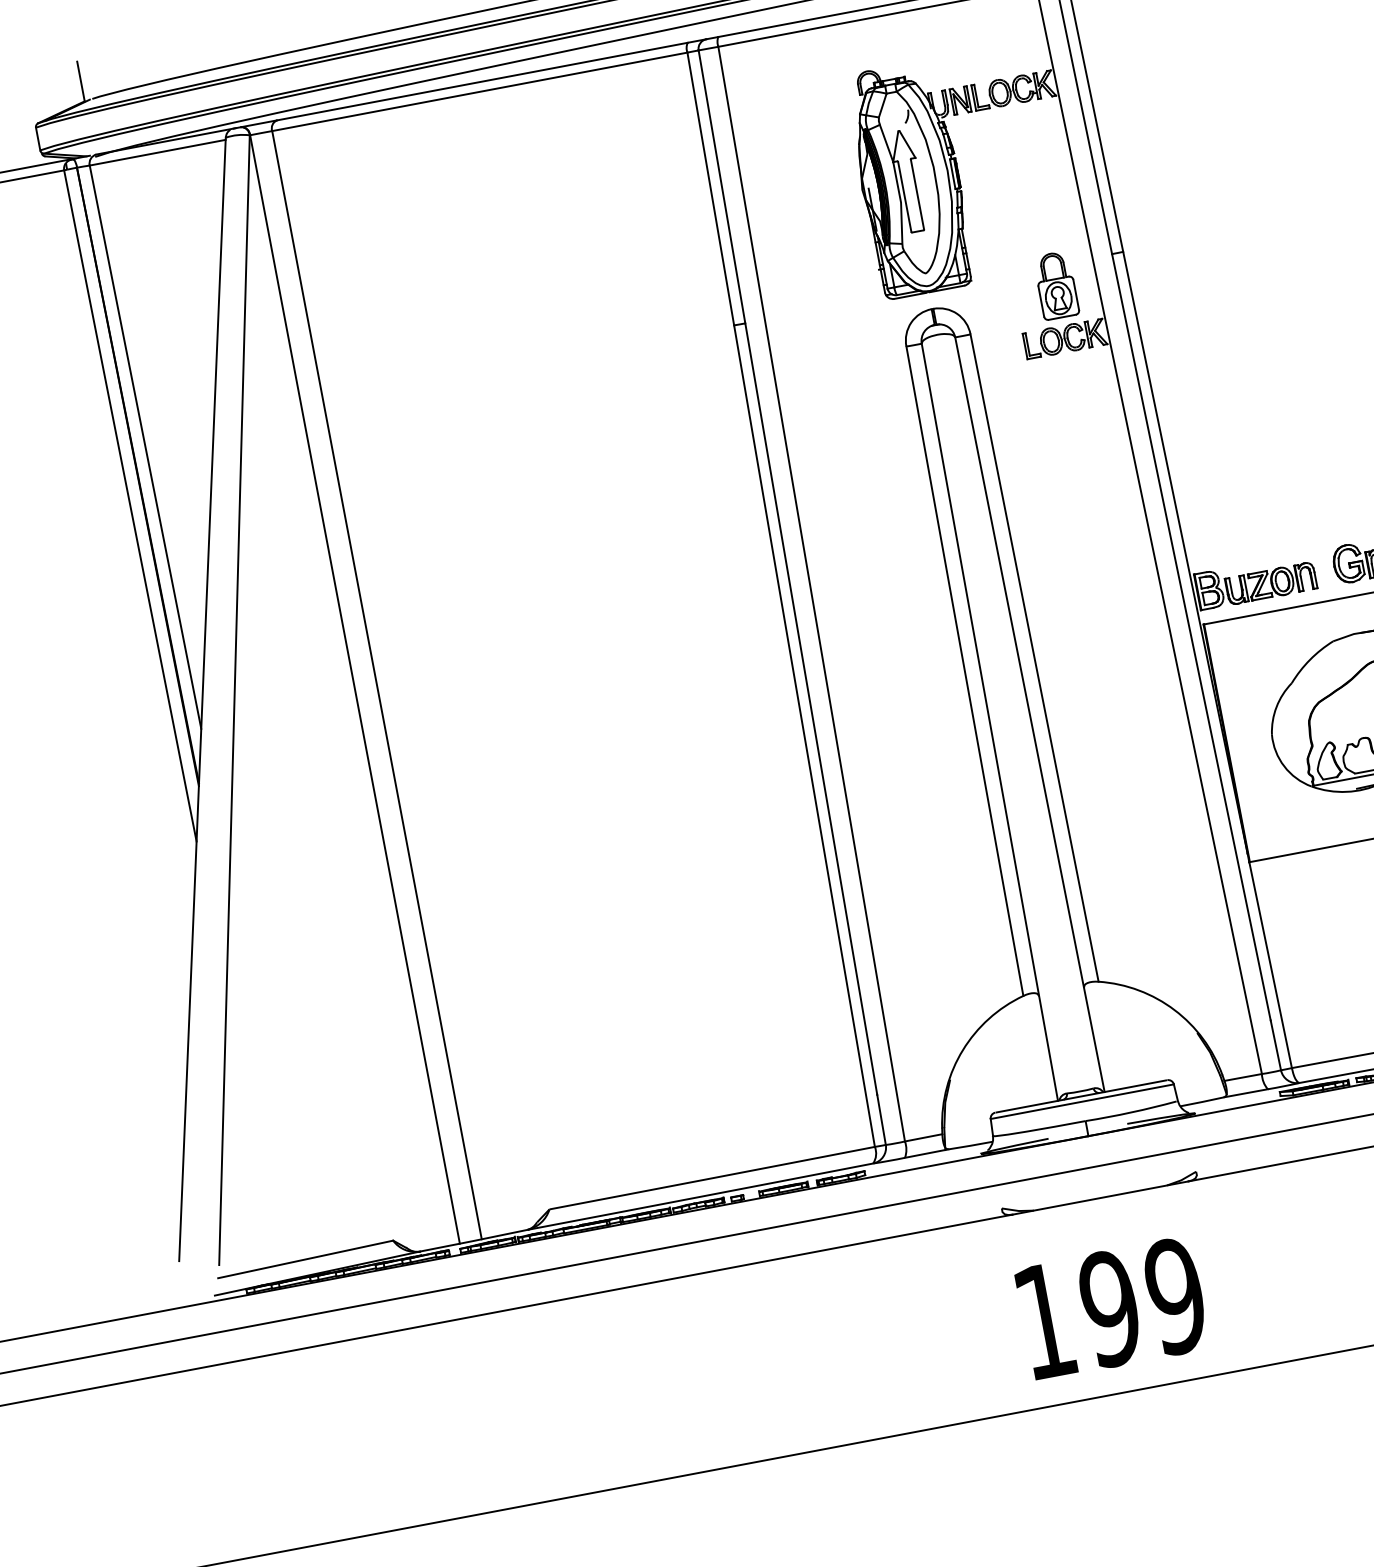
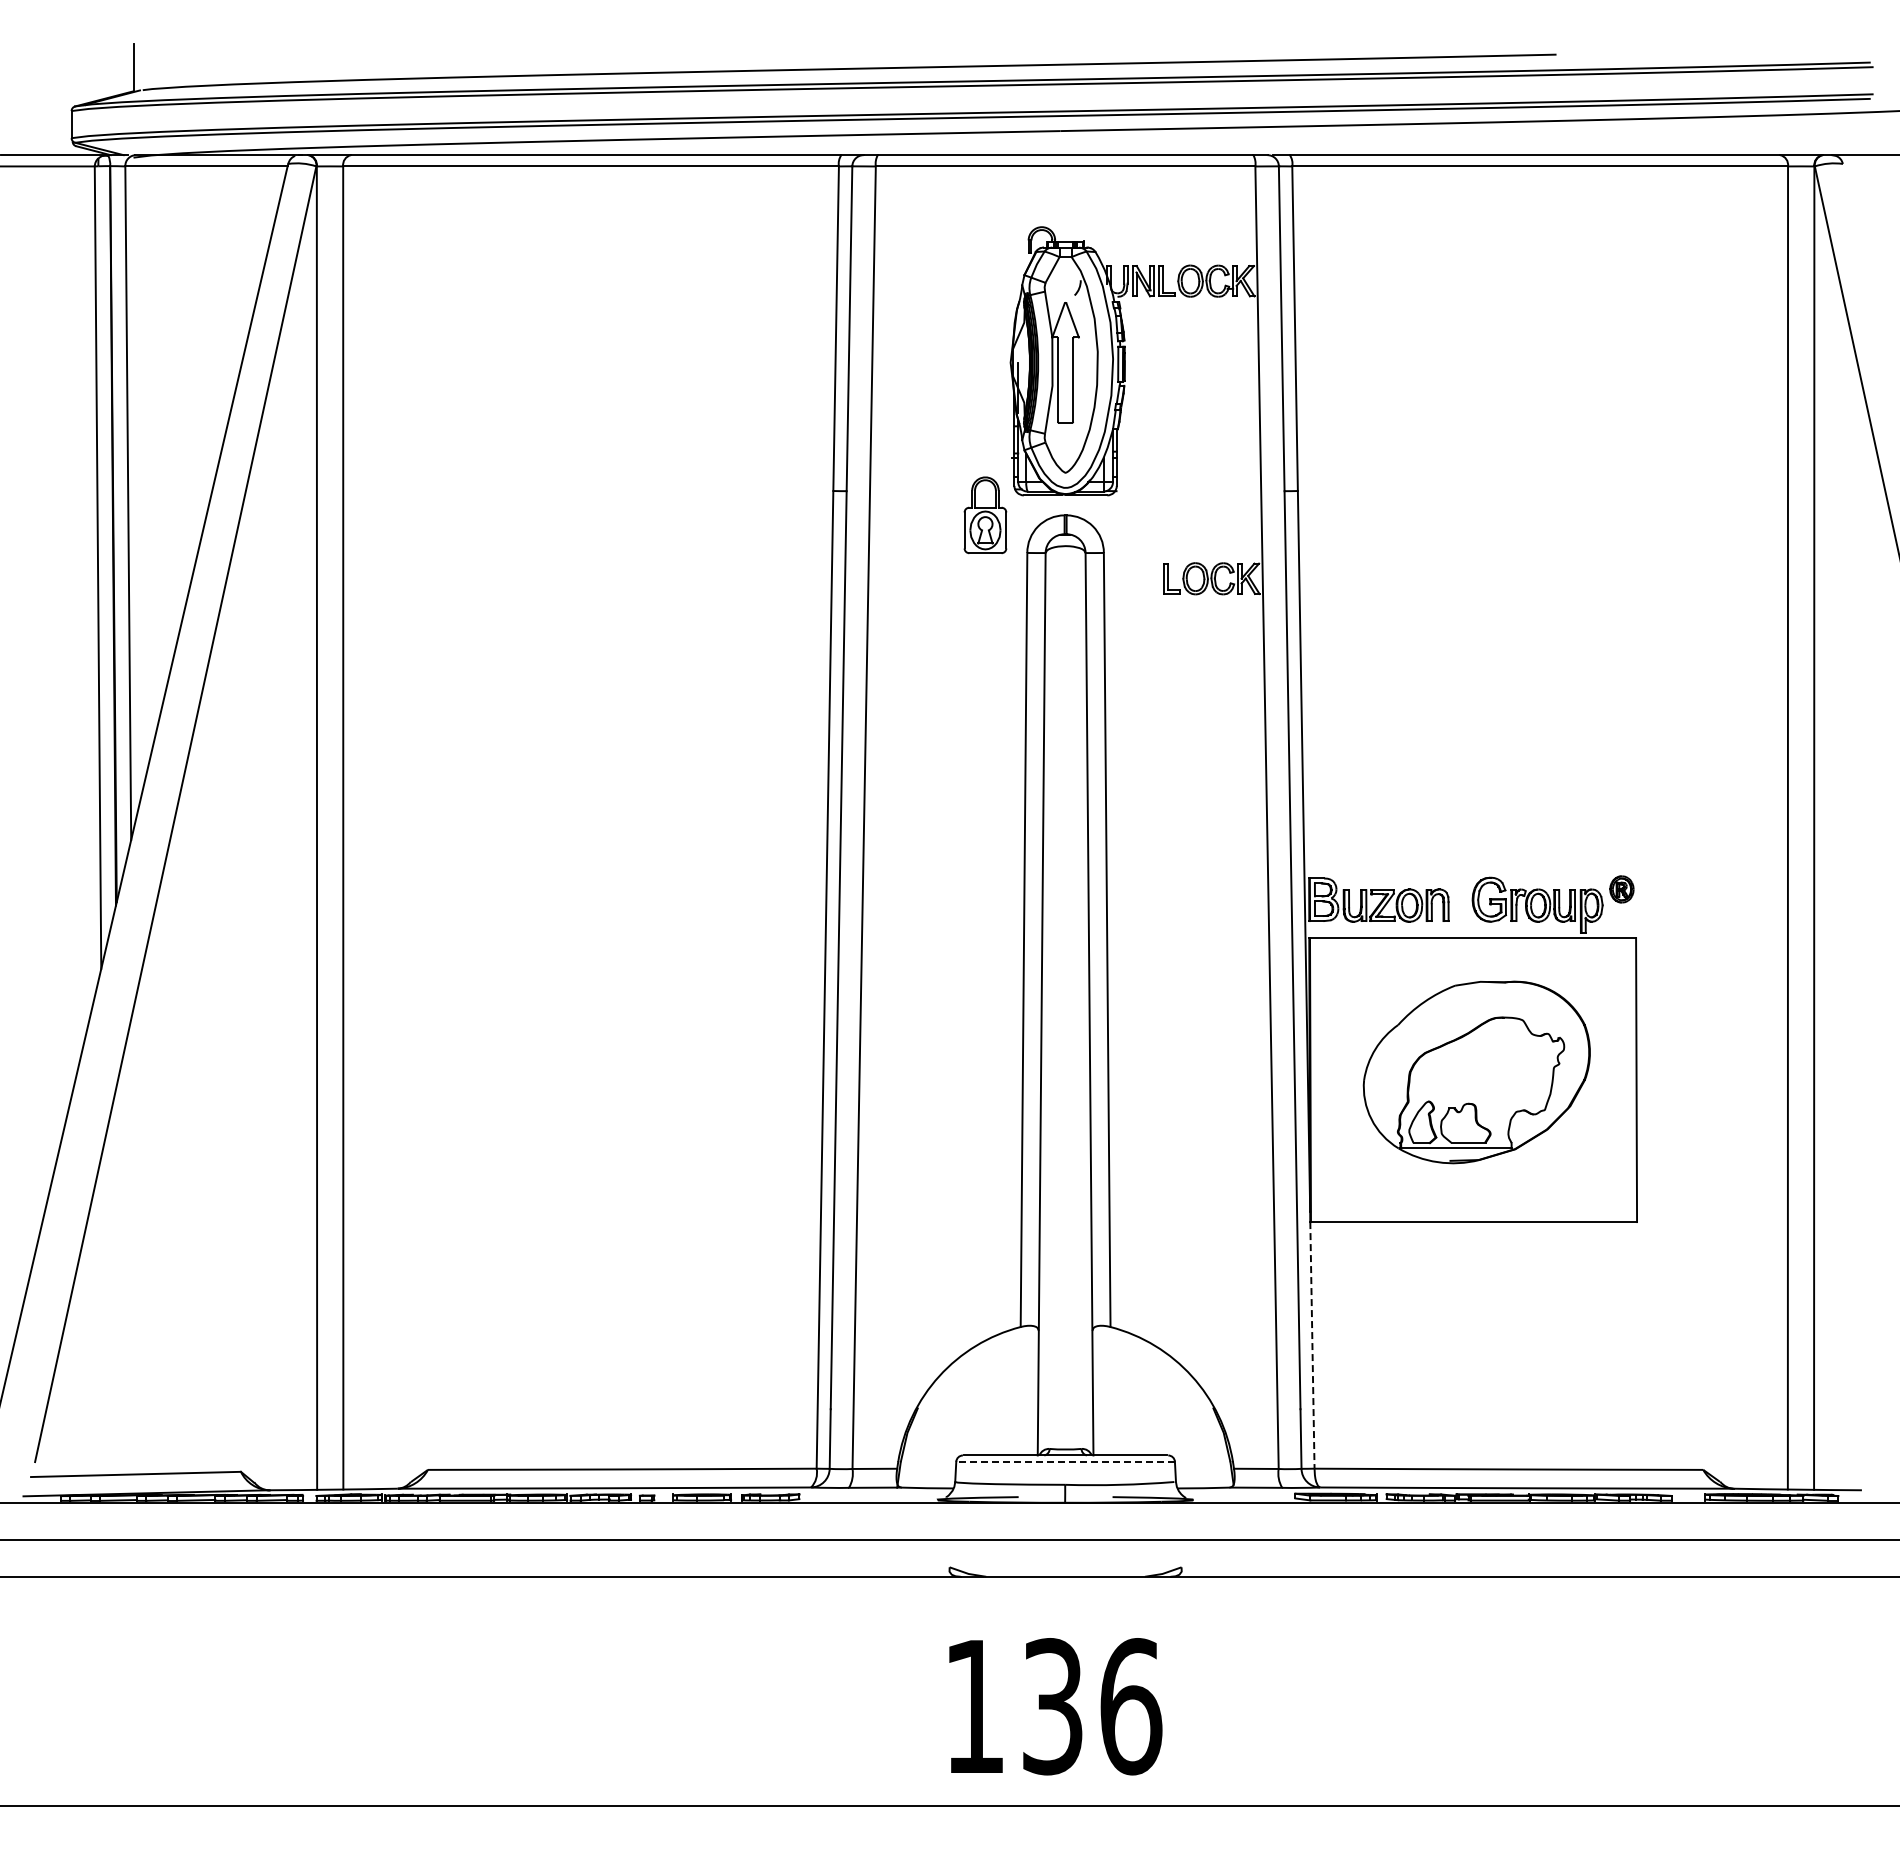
part: (1056, 284) -> (985, 514), moved
line: (1270, 965) -> (1312, 1345), solid -> dashed
line: (1082, 1101) -> (1065, 1461), solid -> dashed
text: (1142, 1302) -> (1091, 1706), 199 -> 136

